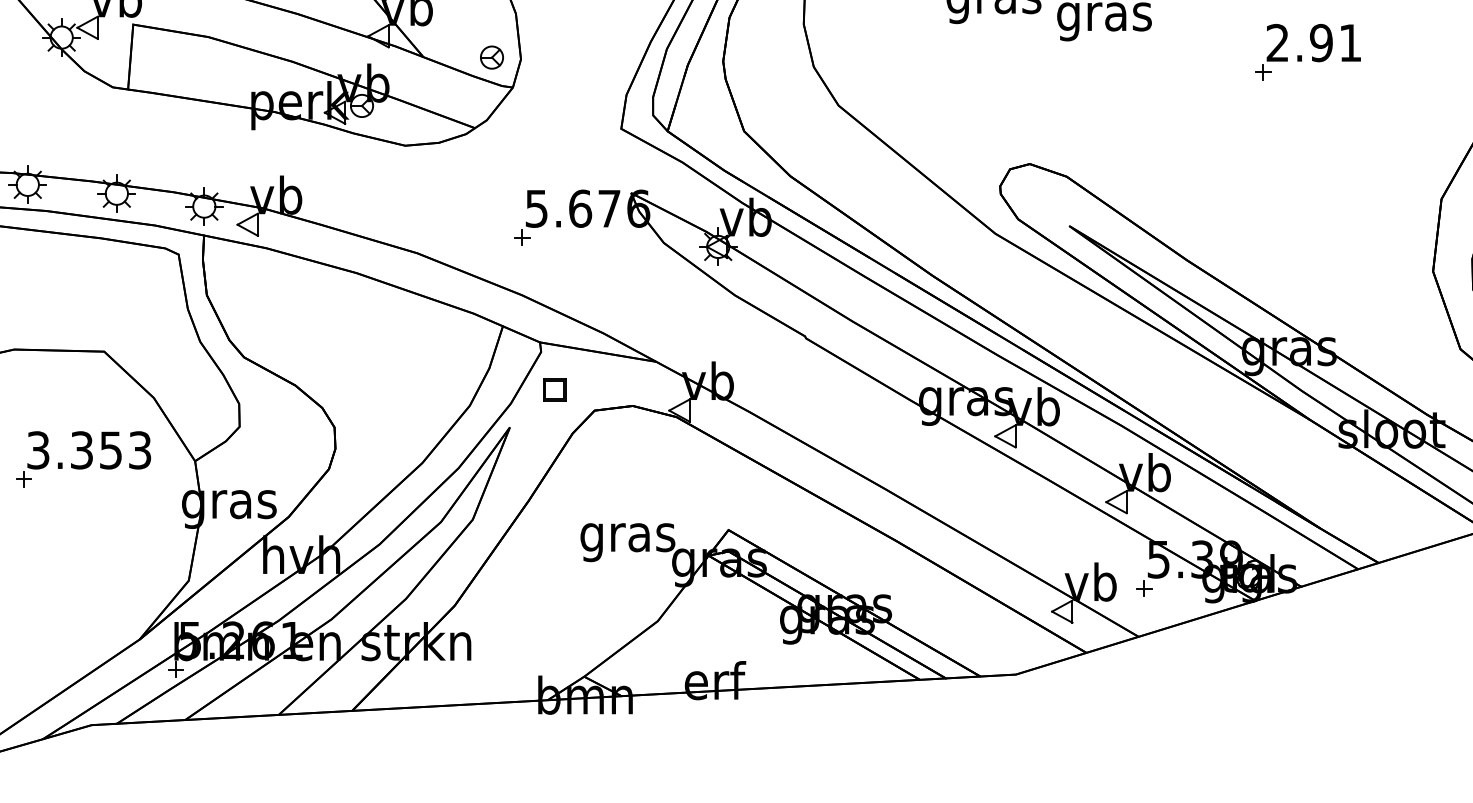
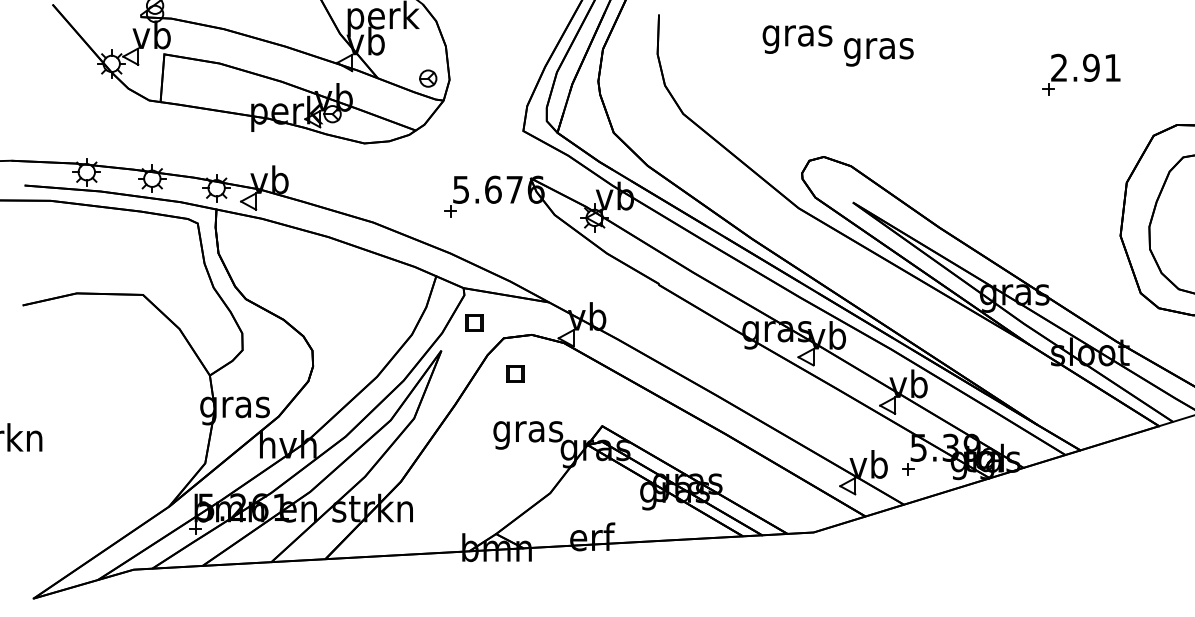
part: (1307, 51) -> (1081, 74), moved
part: (83, 458) -> (127, 373), removed
part: (610, 458) -> (515, 373), added

